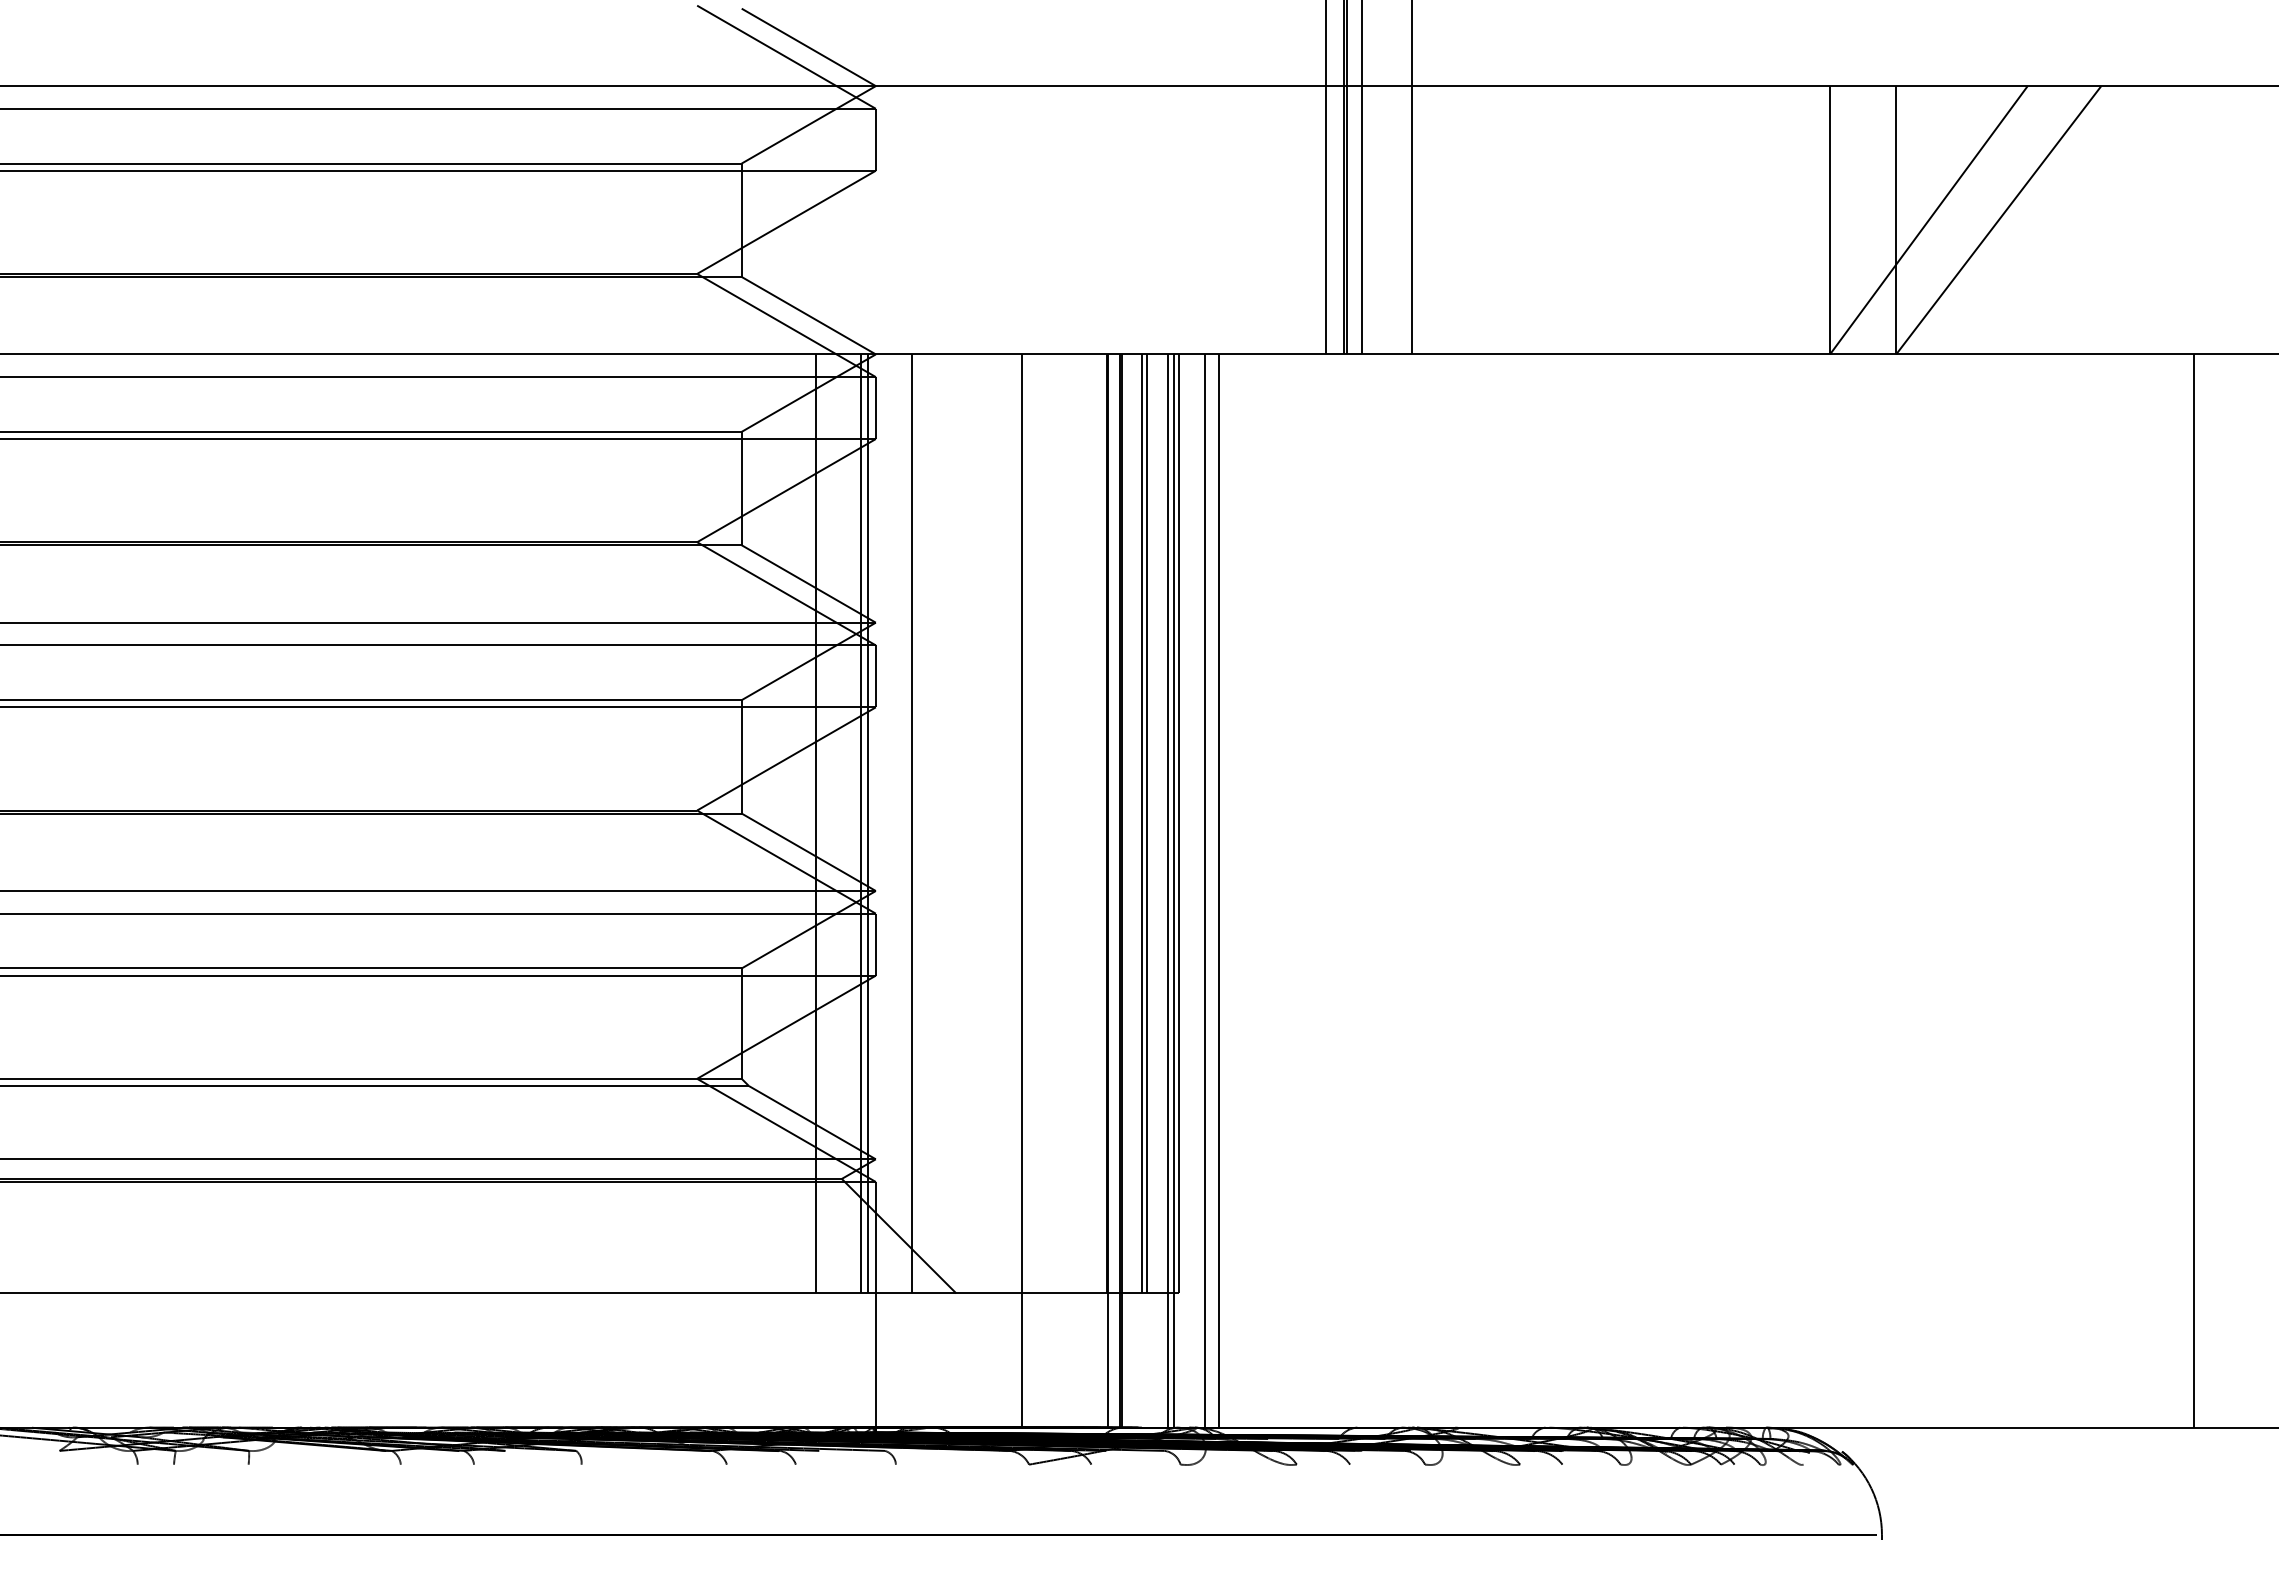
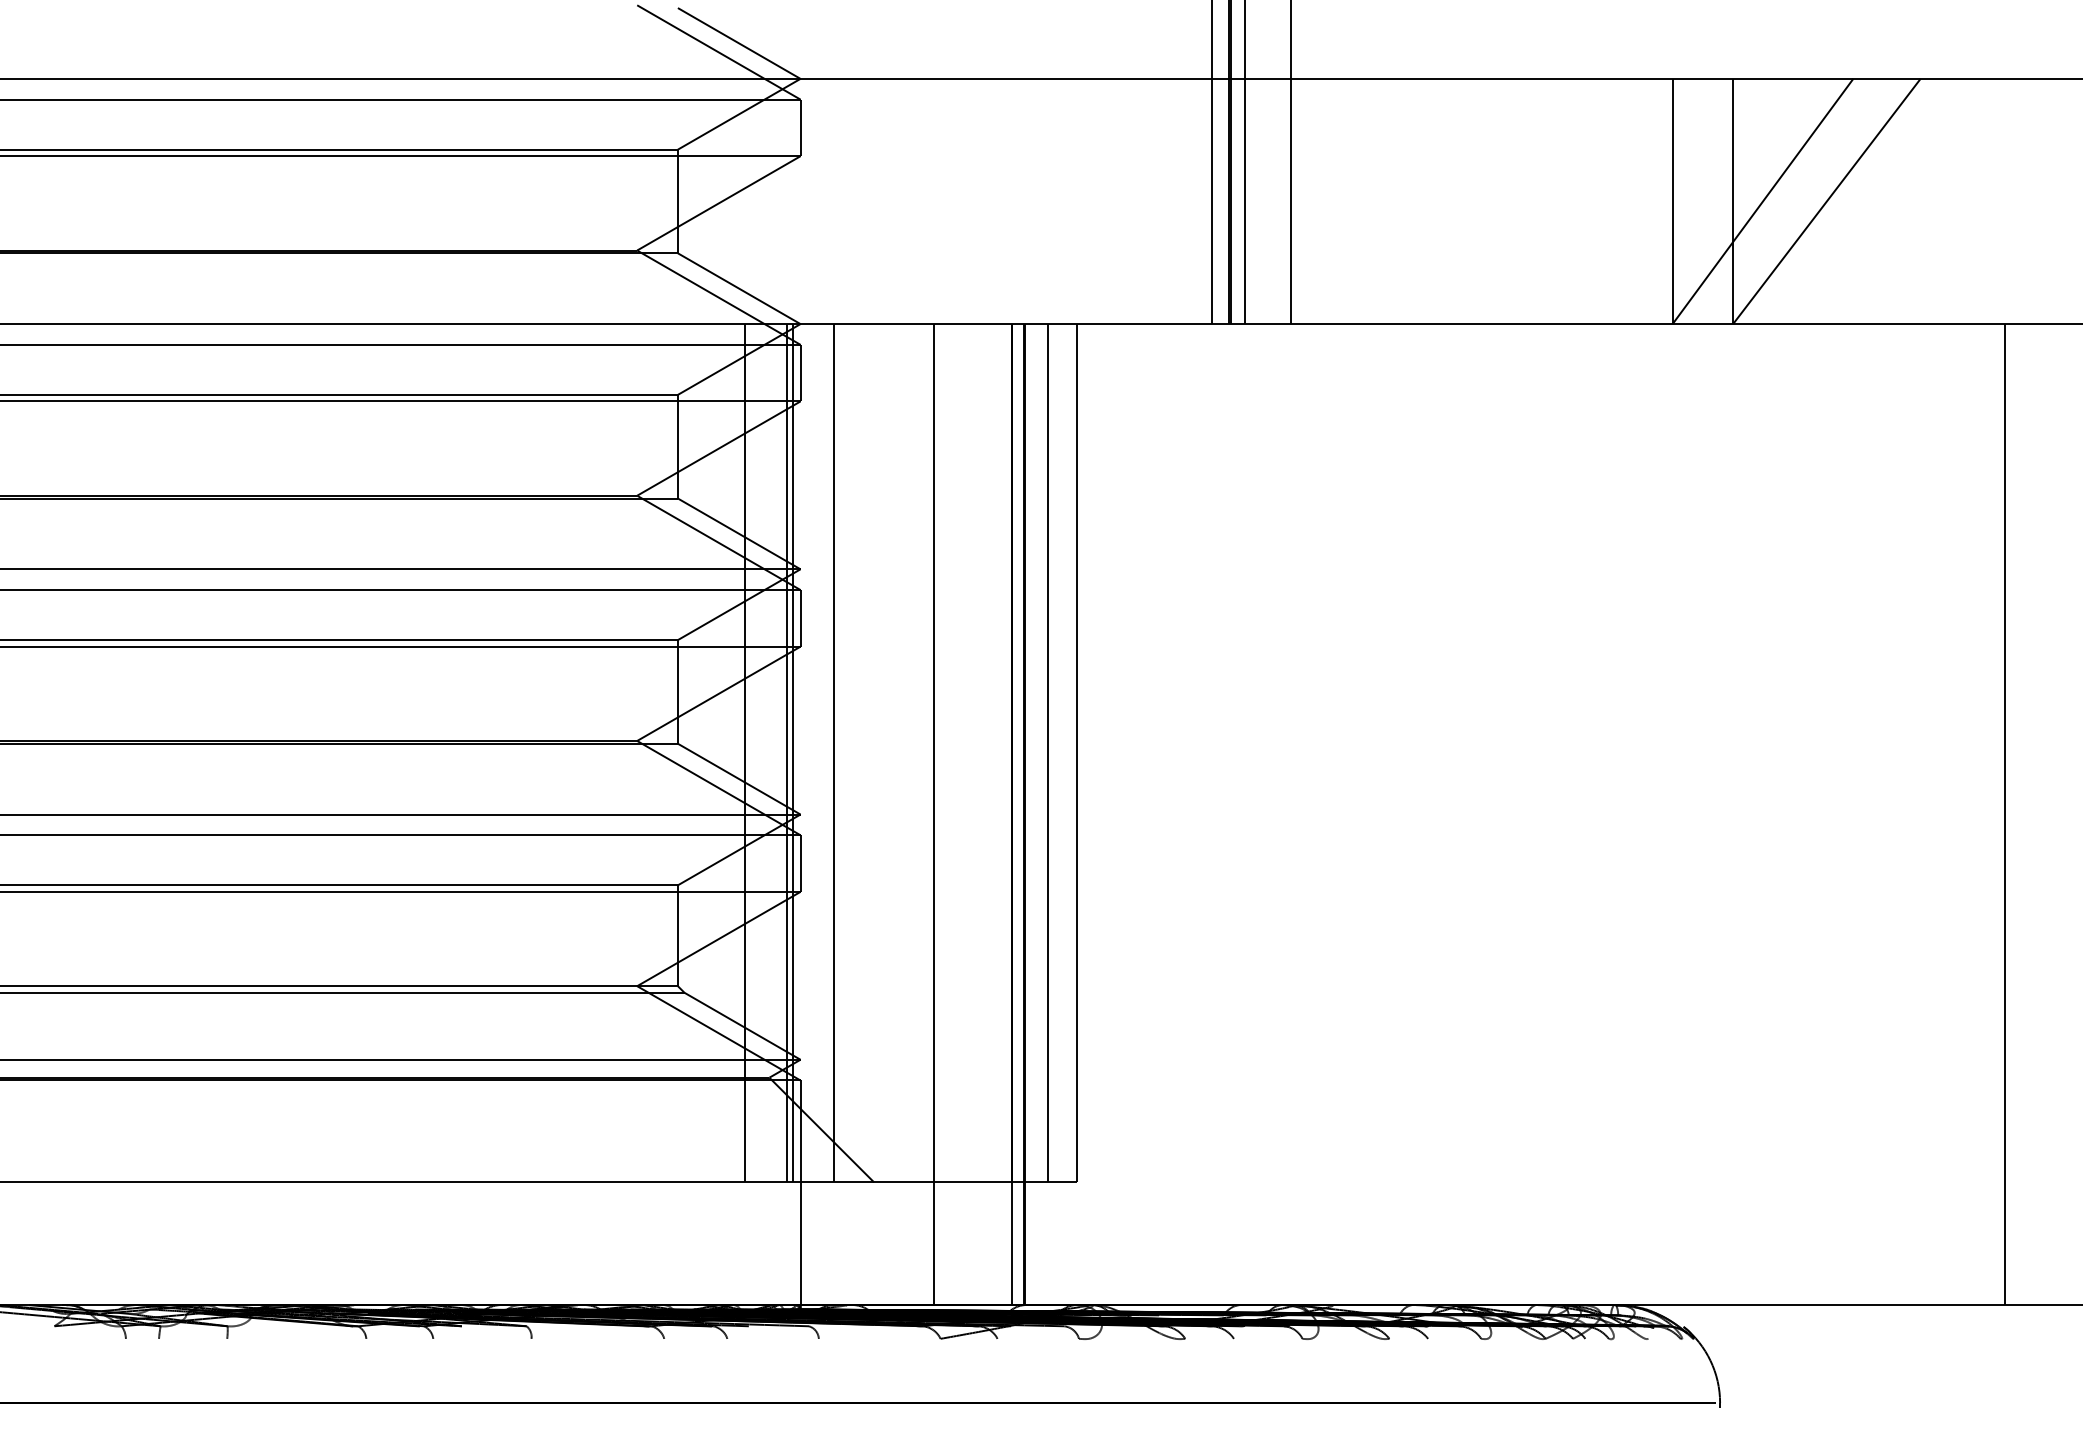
line: (1141, 823) -> (1043, 752), removed
line: (1167, 890) -> (1067, 814), removed
line: (1174, 890) -> (1073, 814), removed
line: (1204, 890) -> (1100, 814), removed
line: (1219, 890) -> (1114, 814), removed

